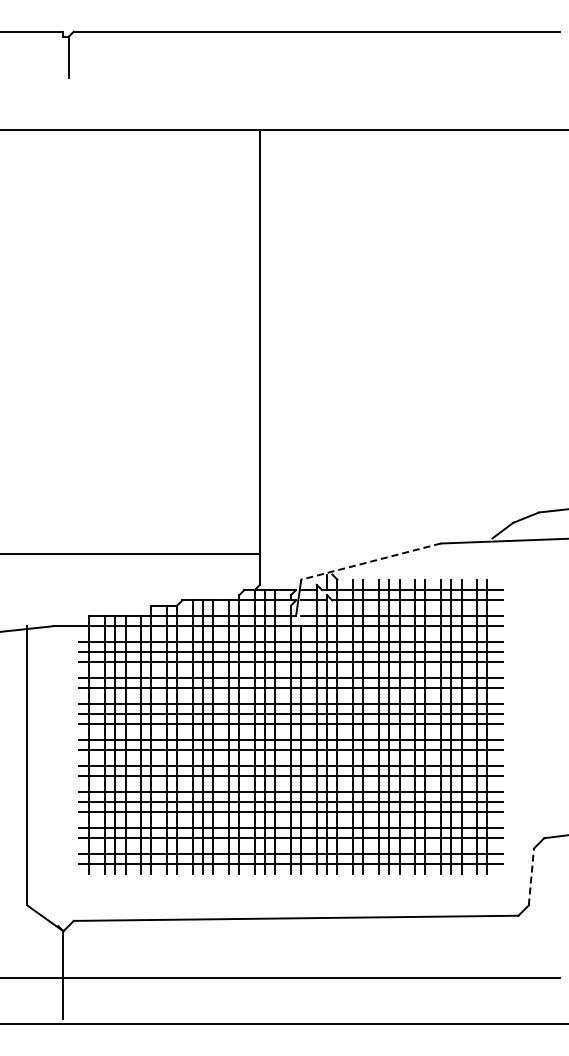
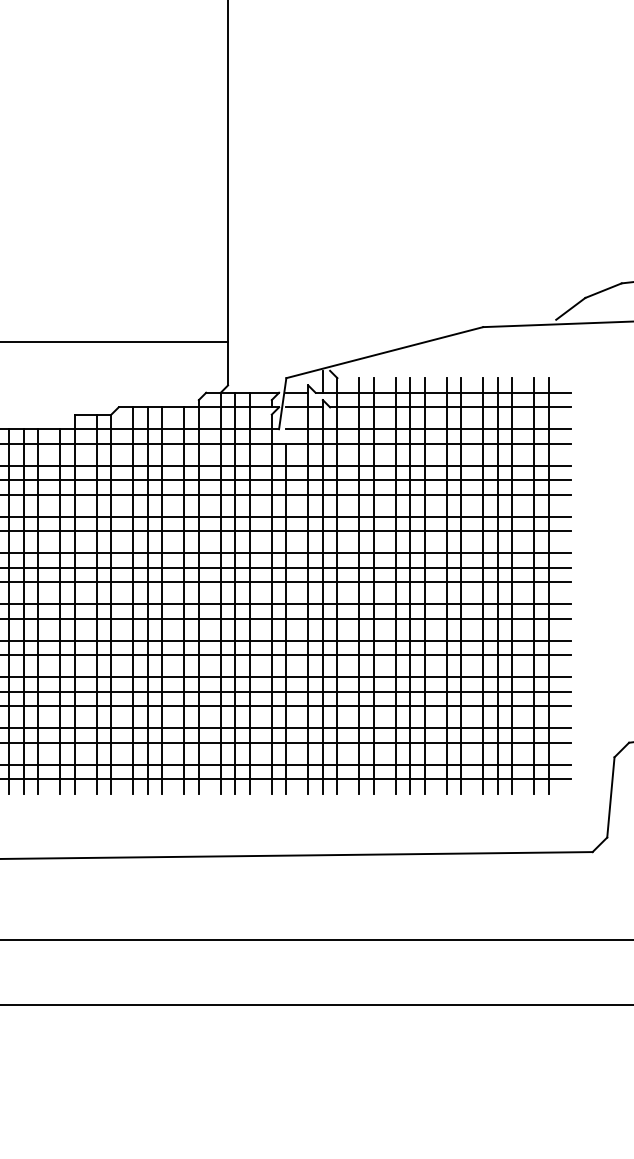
line: (370, 561) -> (383, 352), dashed -> solid
line: (531, 876) -> (611, 796), dashed -> solid

